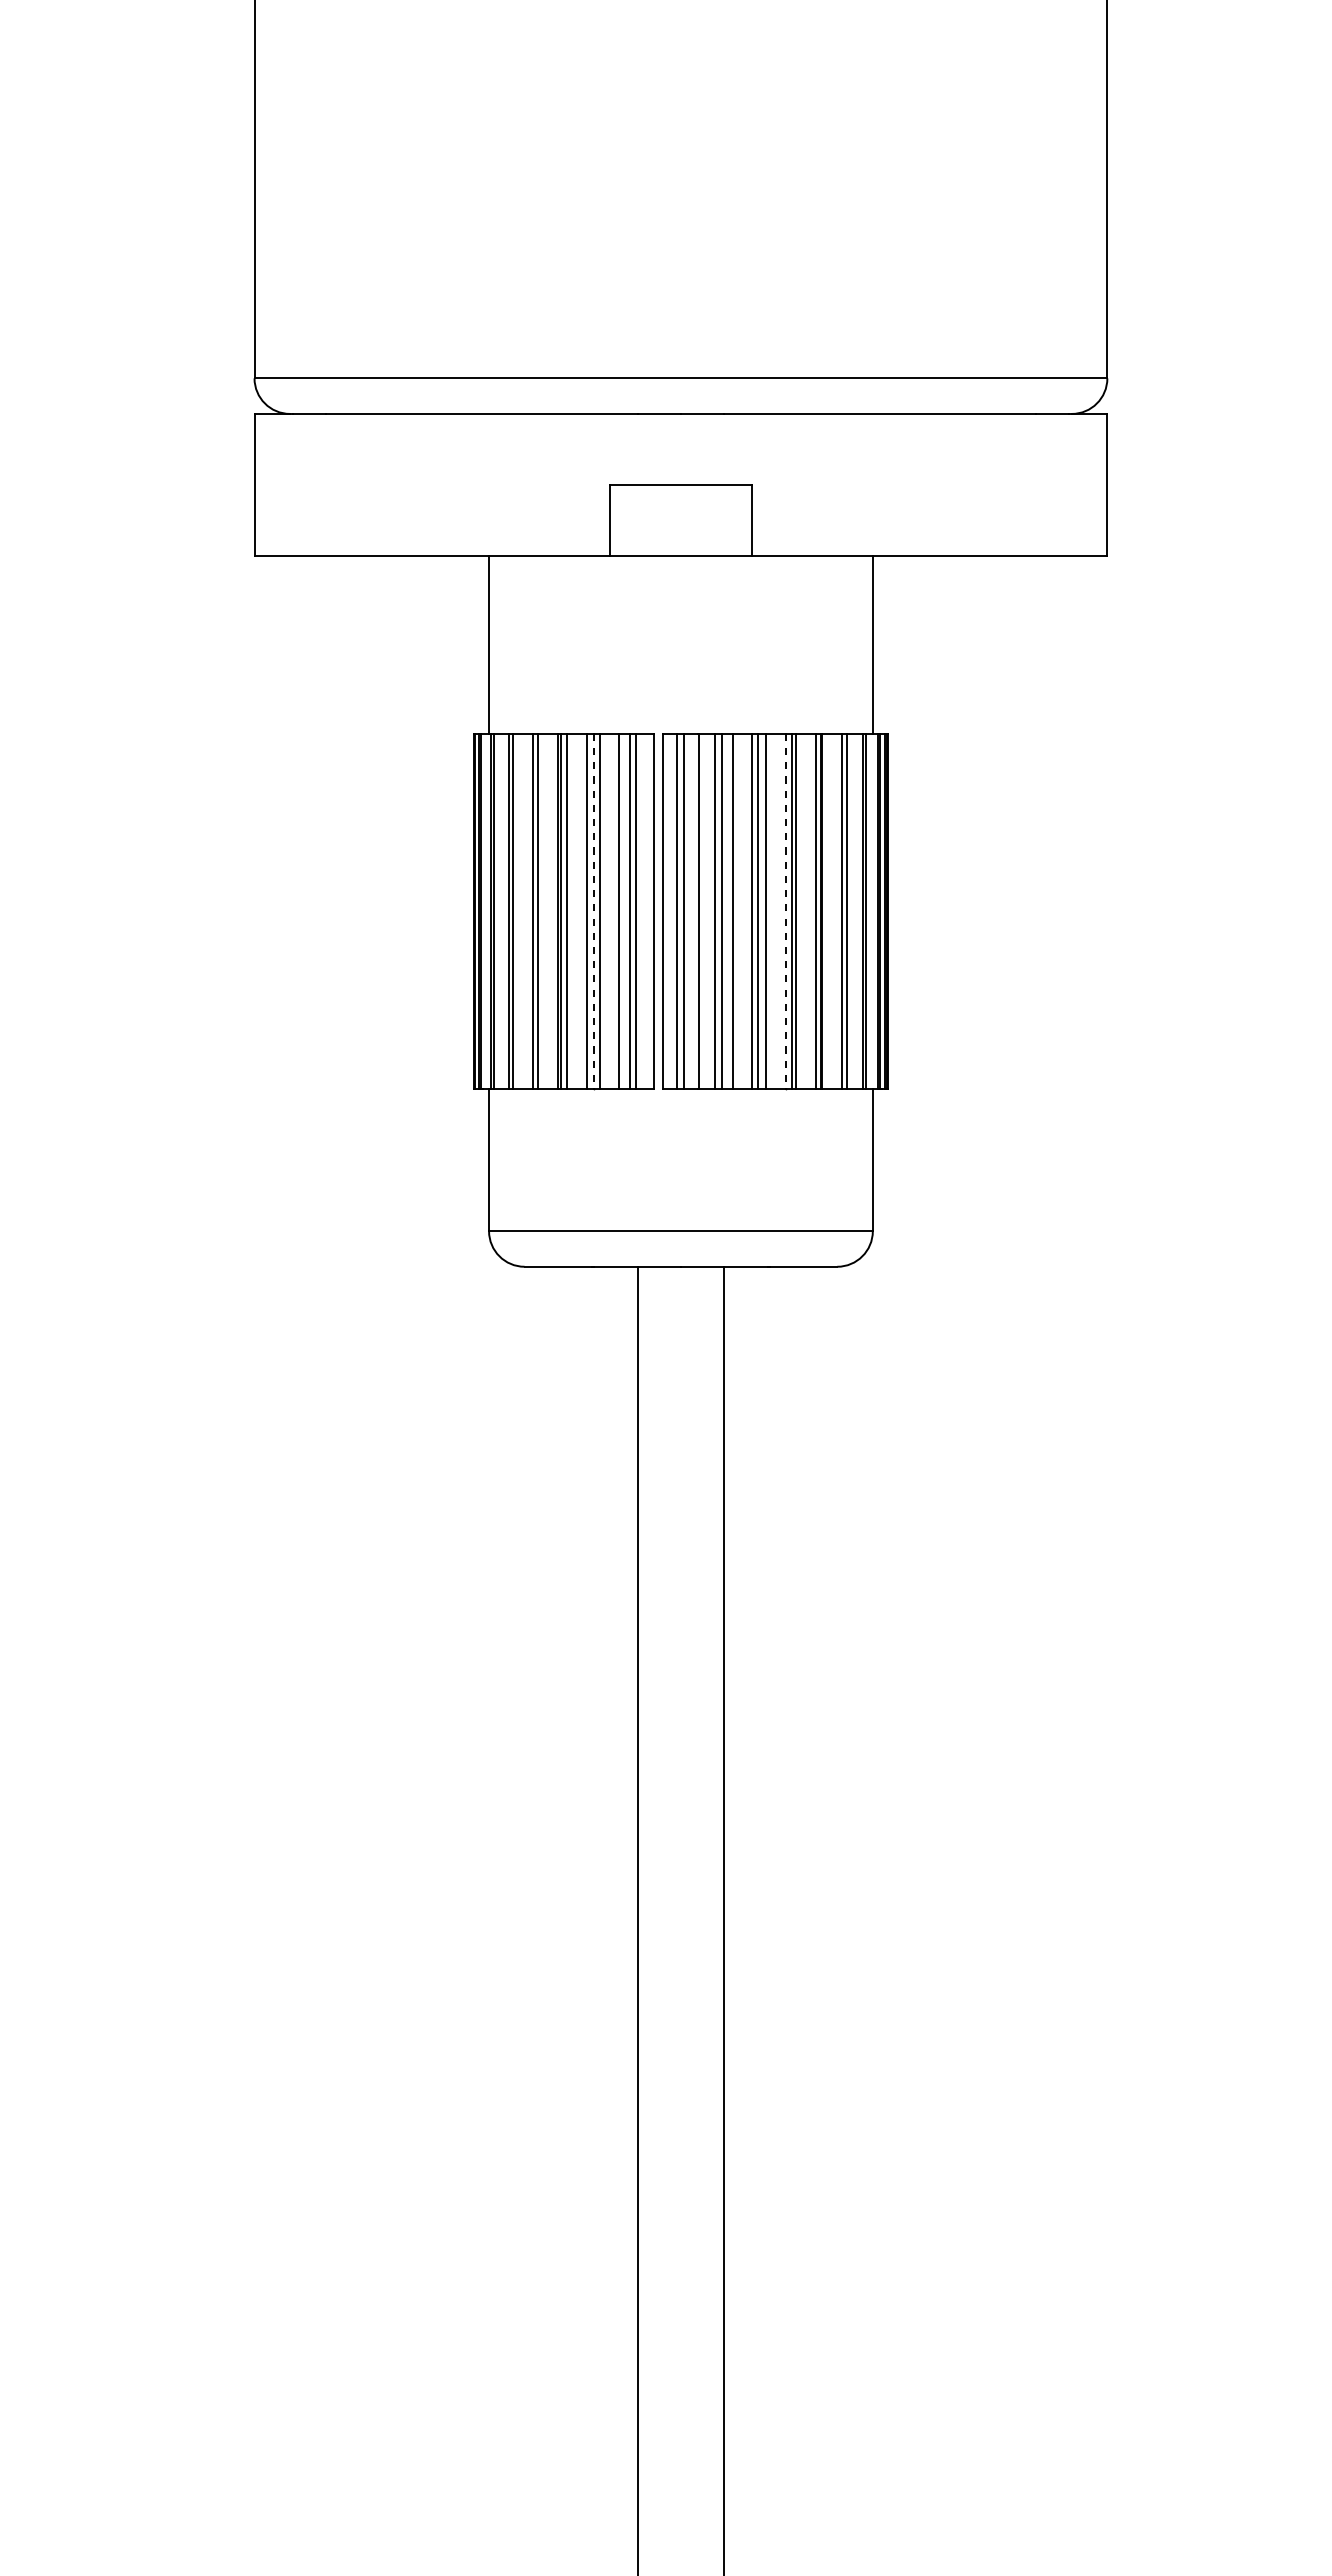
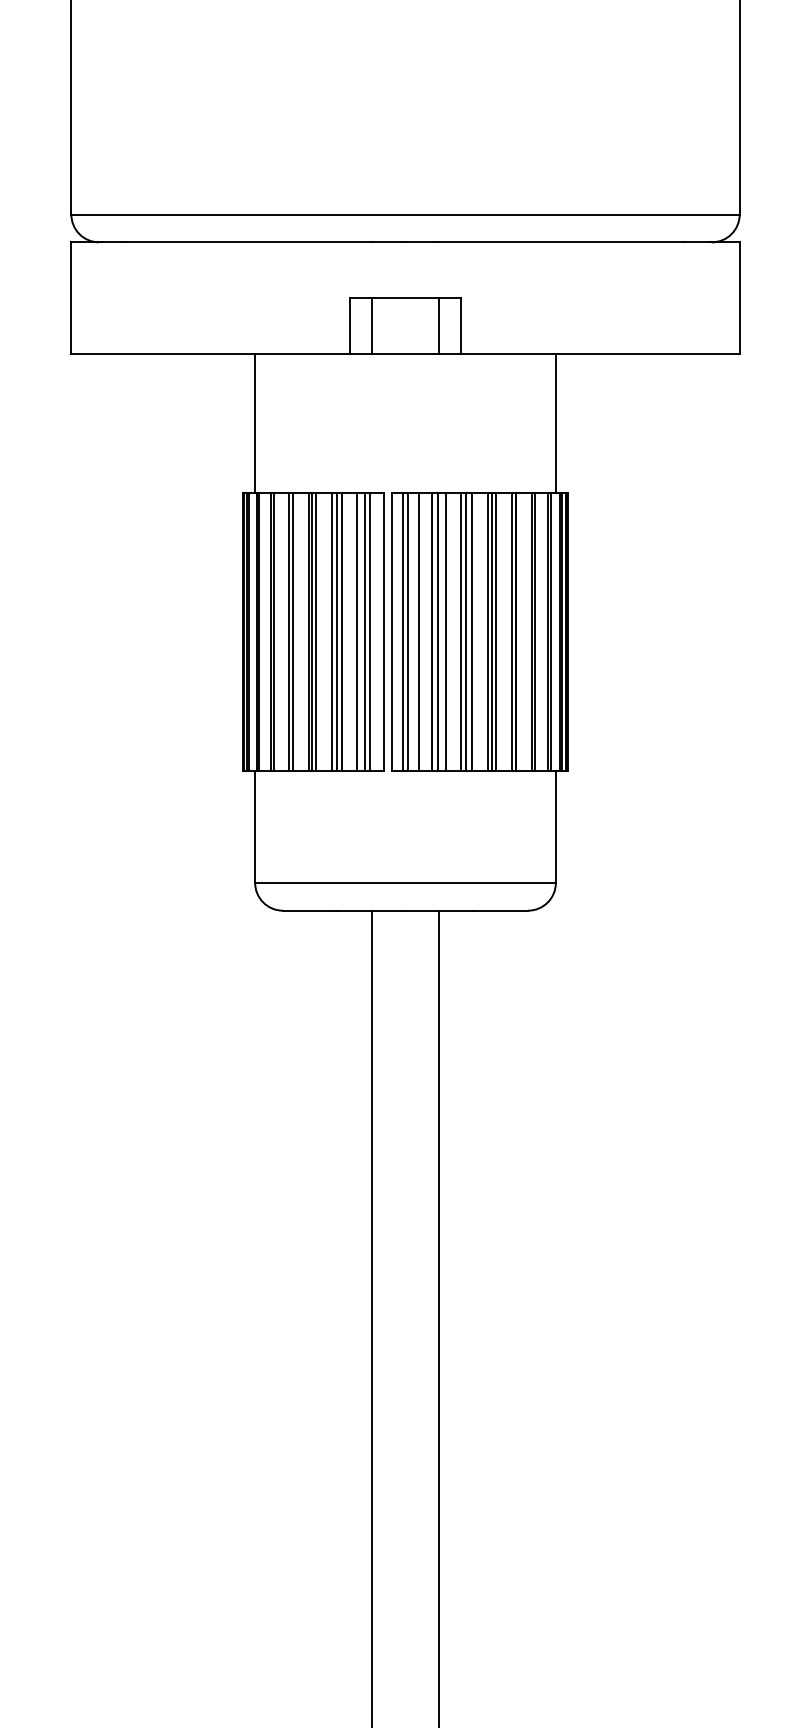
line: (638, 520) -> (372, 325), added
line: (723, 520) -> (438, 325), added
line: (593, 911) -> (336, 632), dashed -> solid
line: (785, 911) -> (487, 632), dashed -> solid

